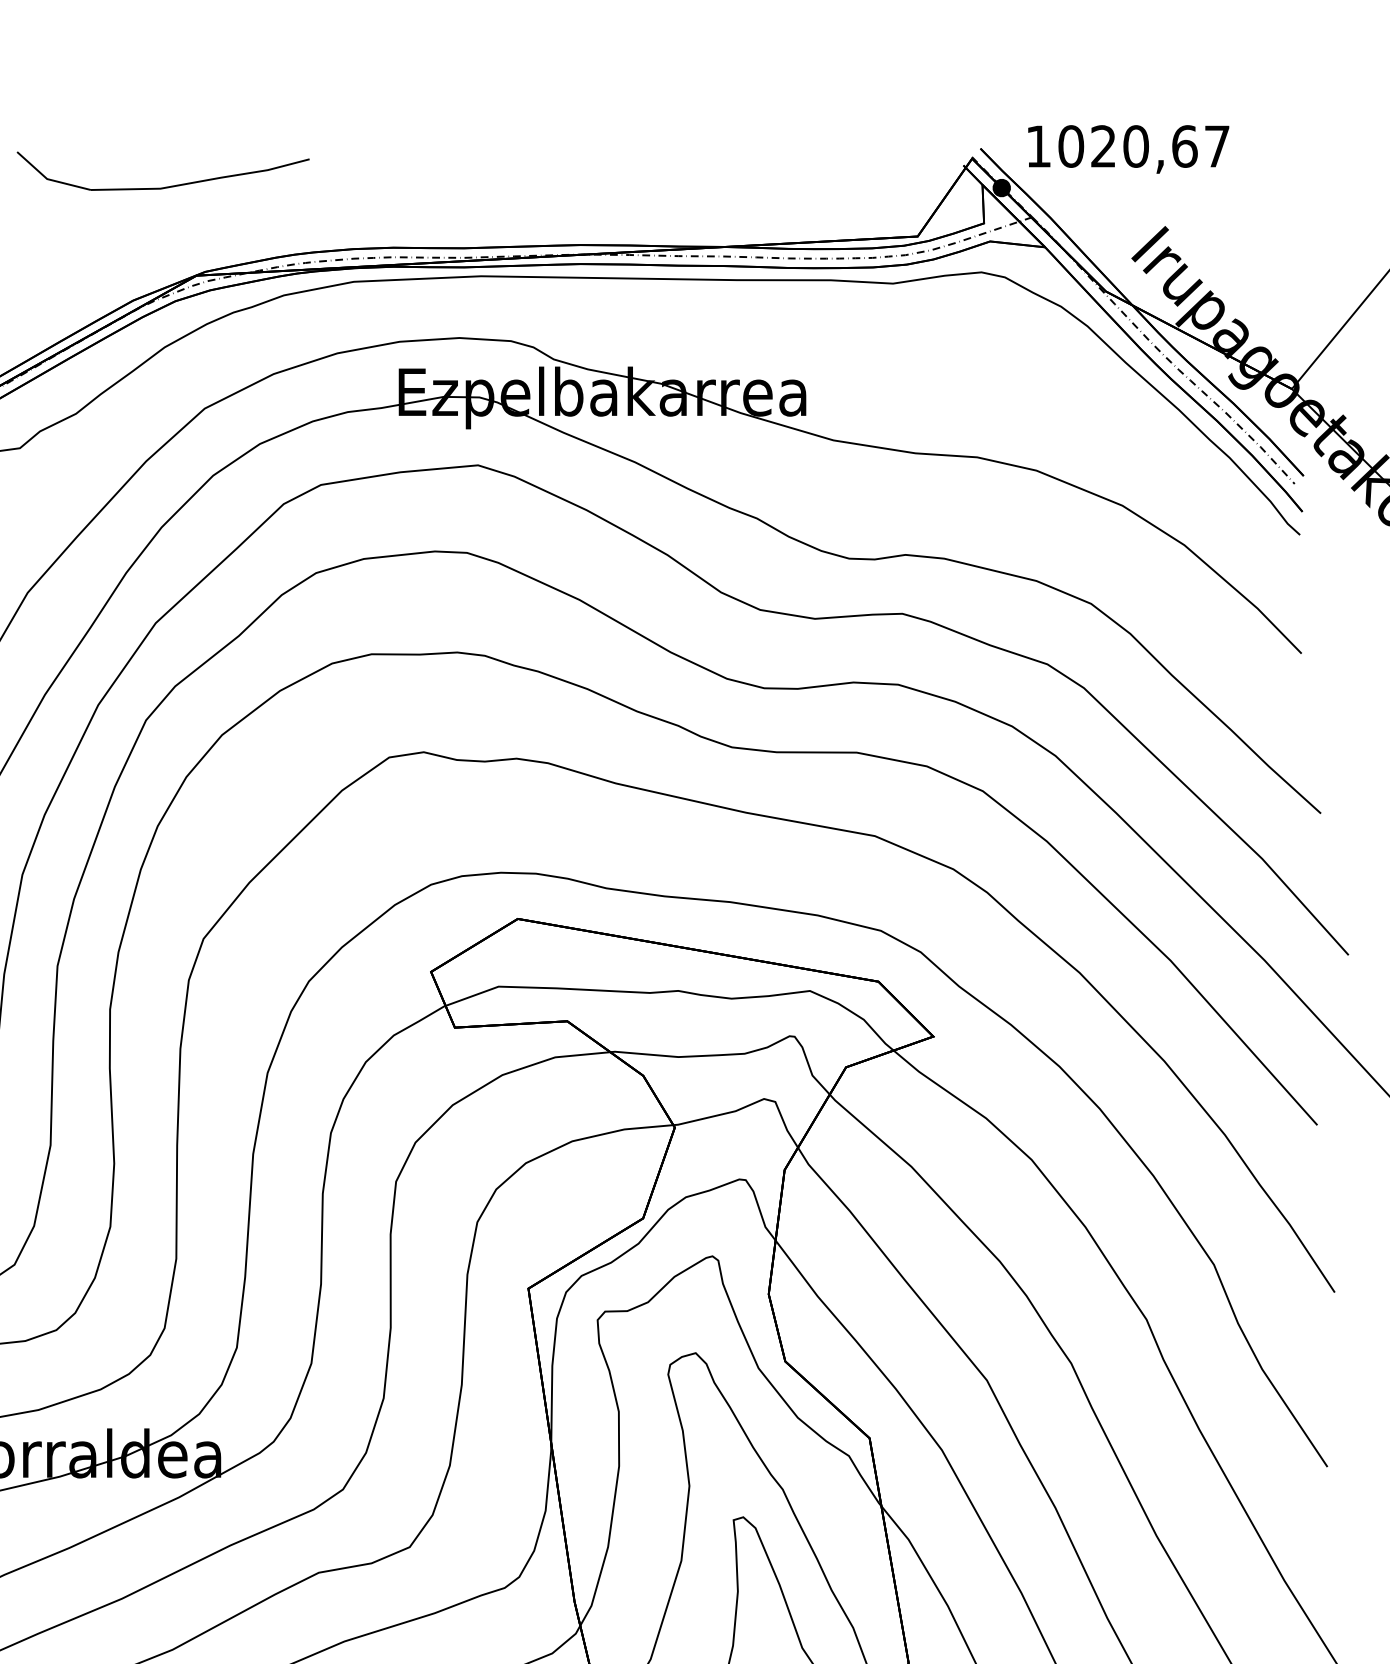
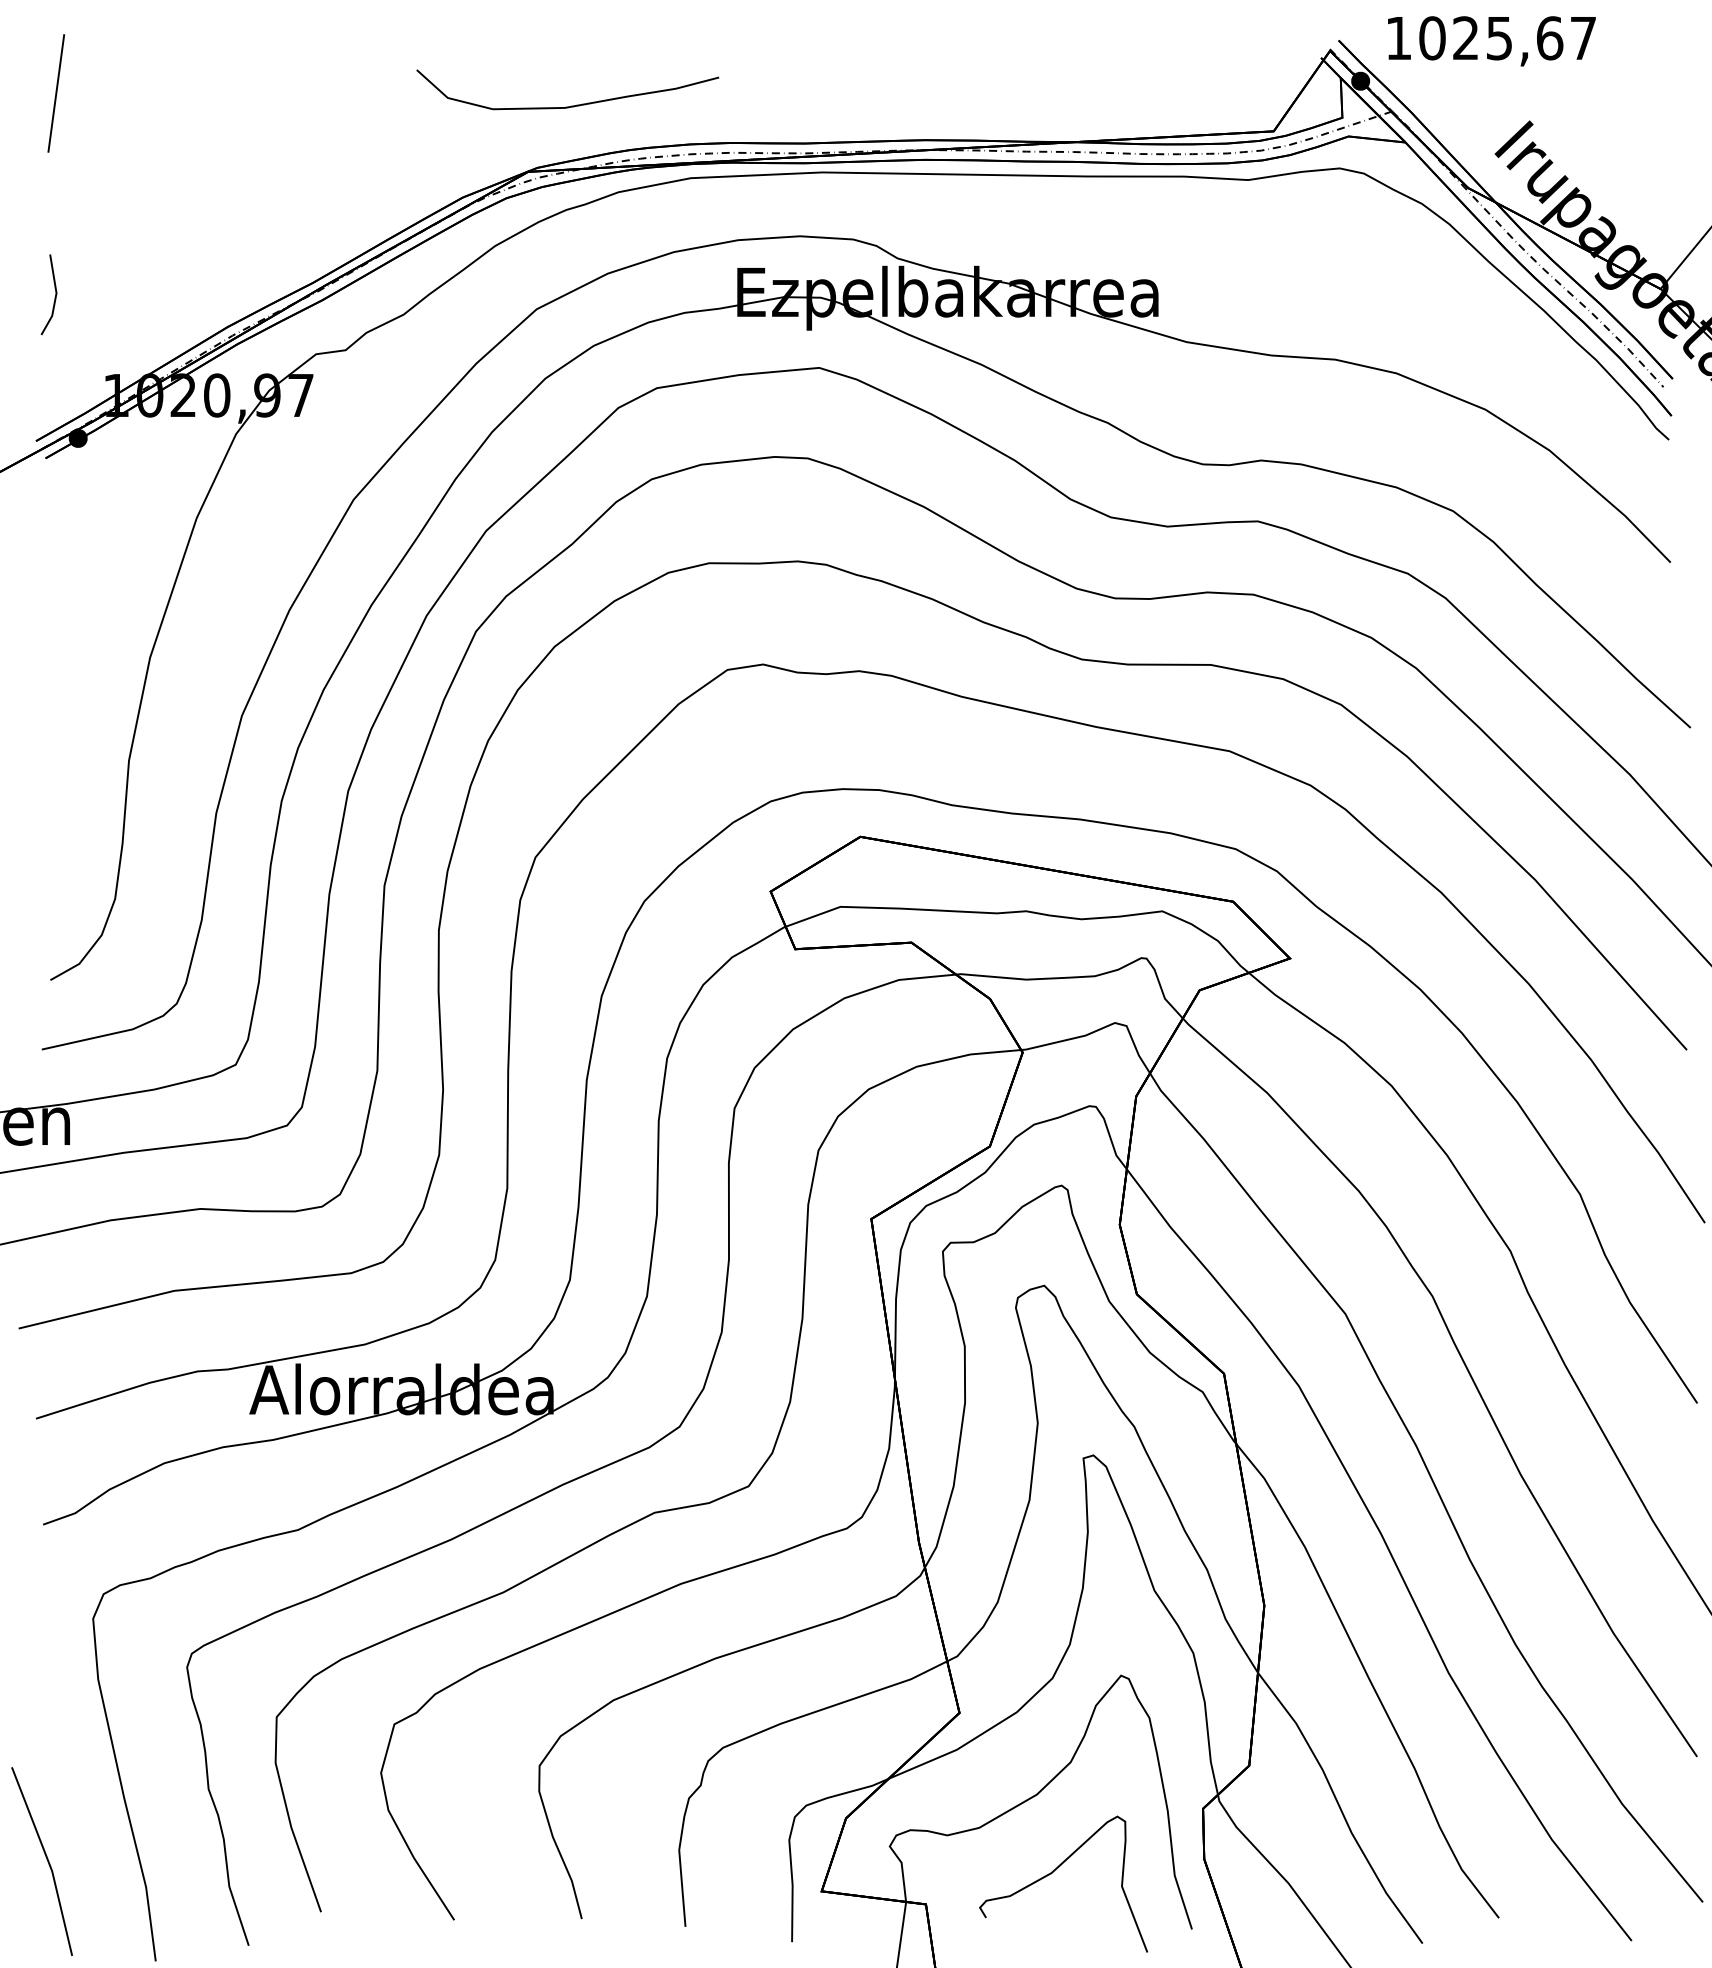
text: (1136, 146) -> (1499, 38), 1020,67 -> 1025,67
part: (166, 186) -> (571, 105), moved

